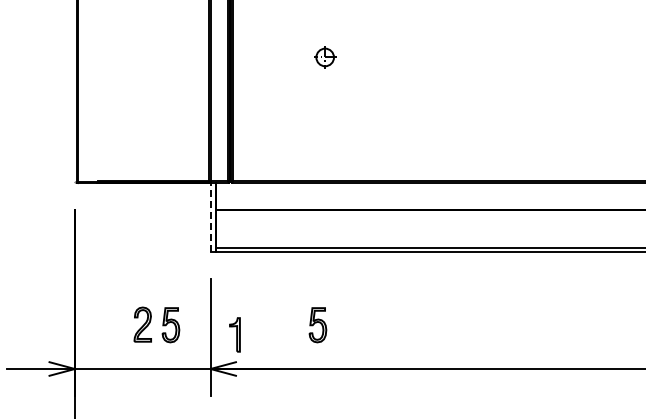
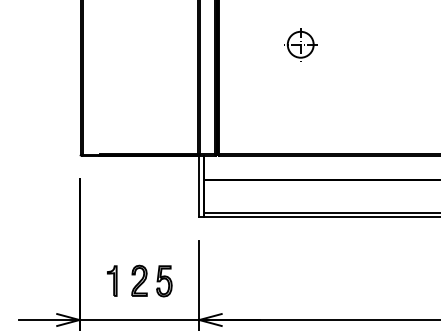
part: (324, 57) -> (300, 44), size x1.67
line: (210, 217) -> (199, 186), dashed -> solid
part: (317, 325) -> (293, 281), removed
part: (234, 334) -> (111, 280), moved

